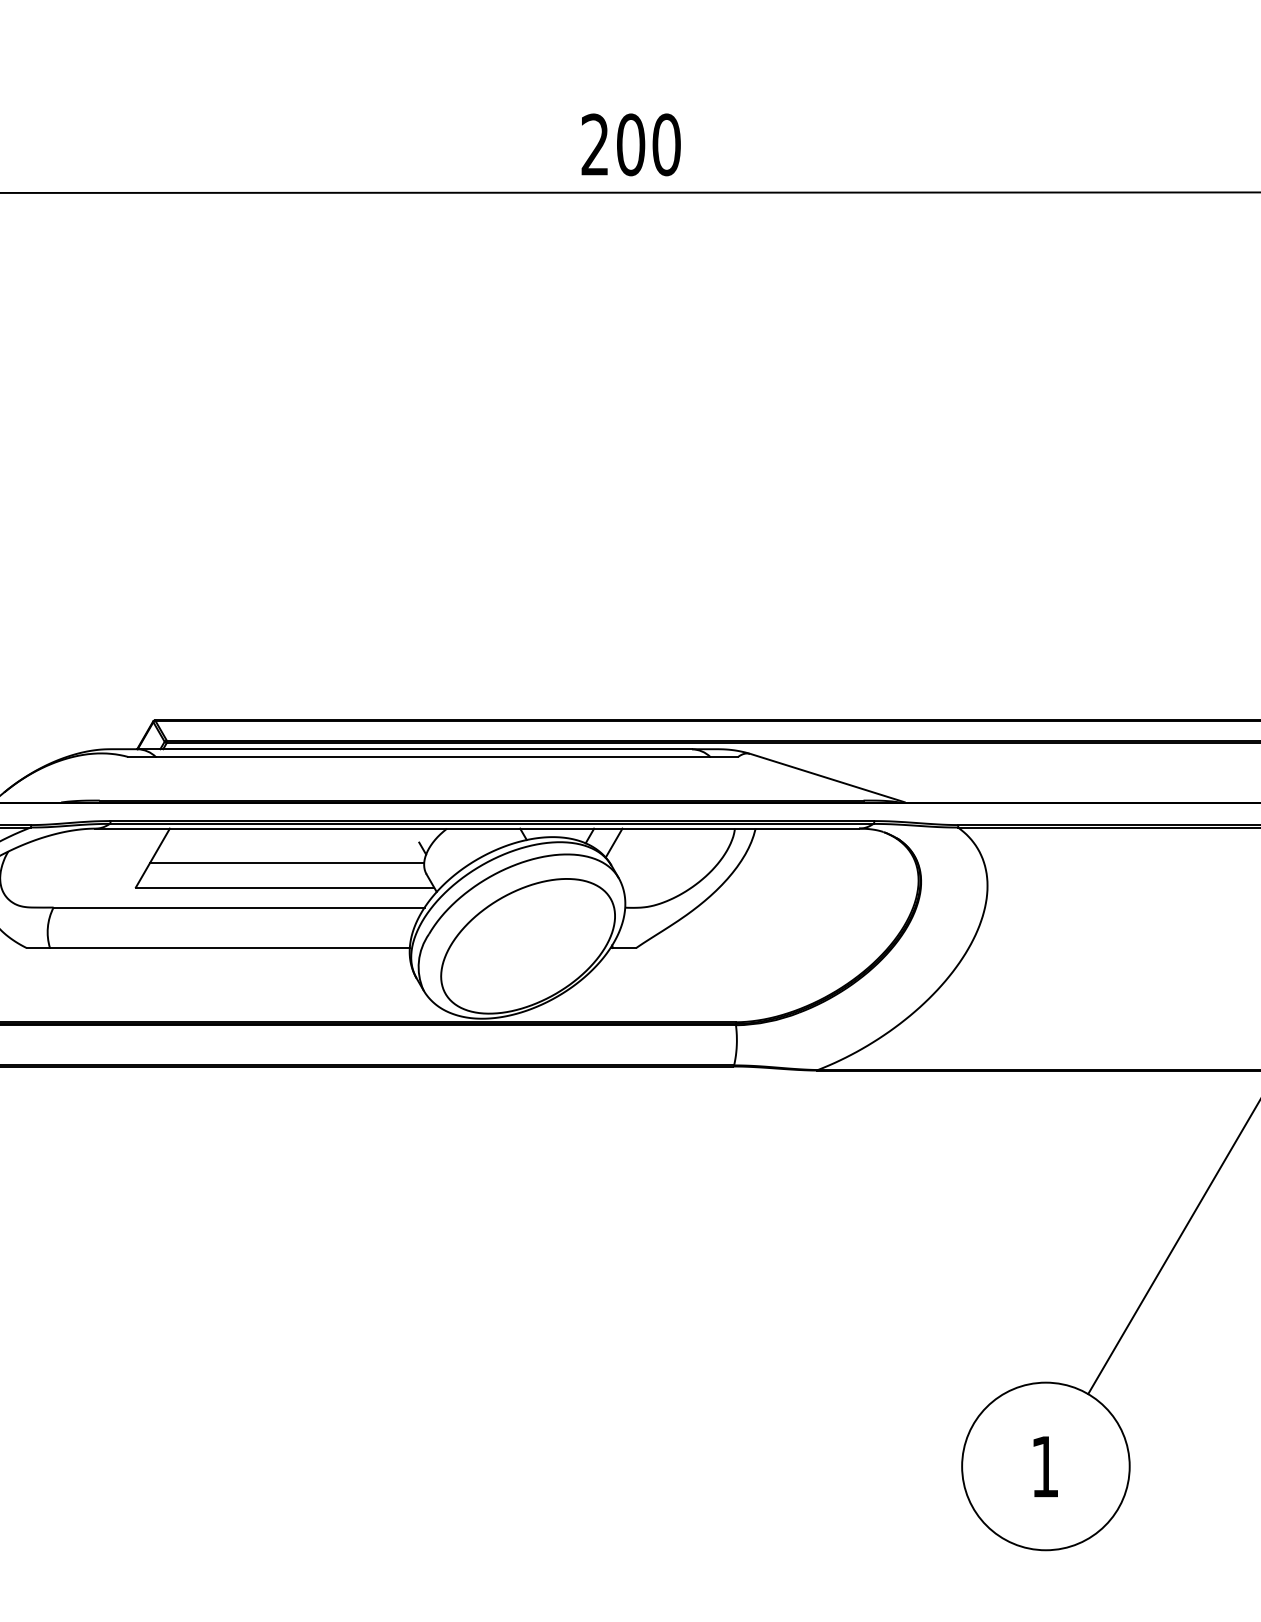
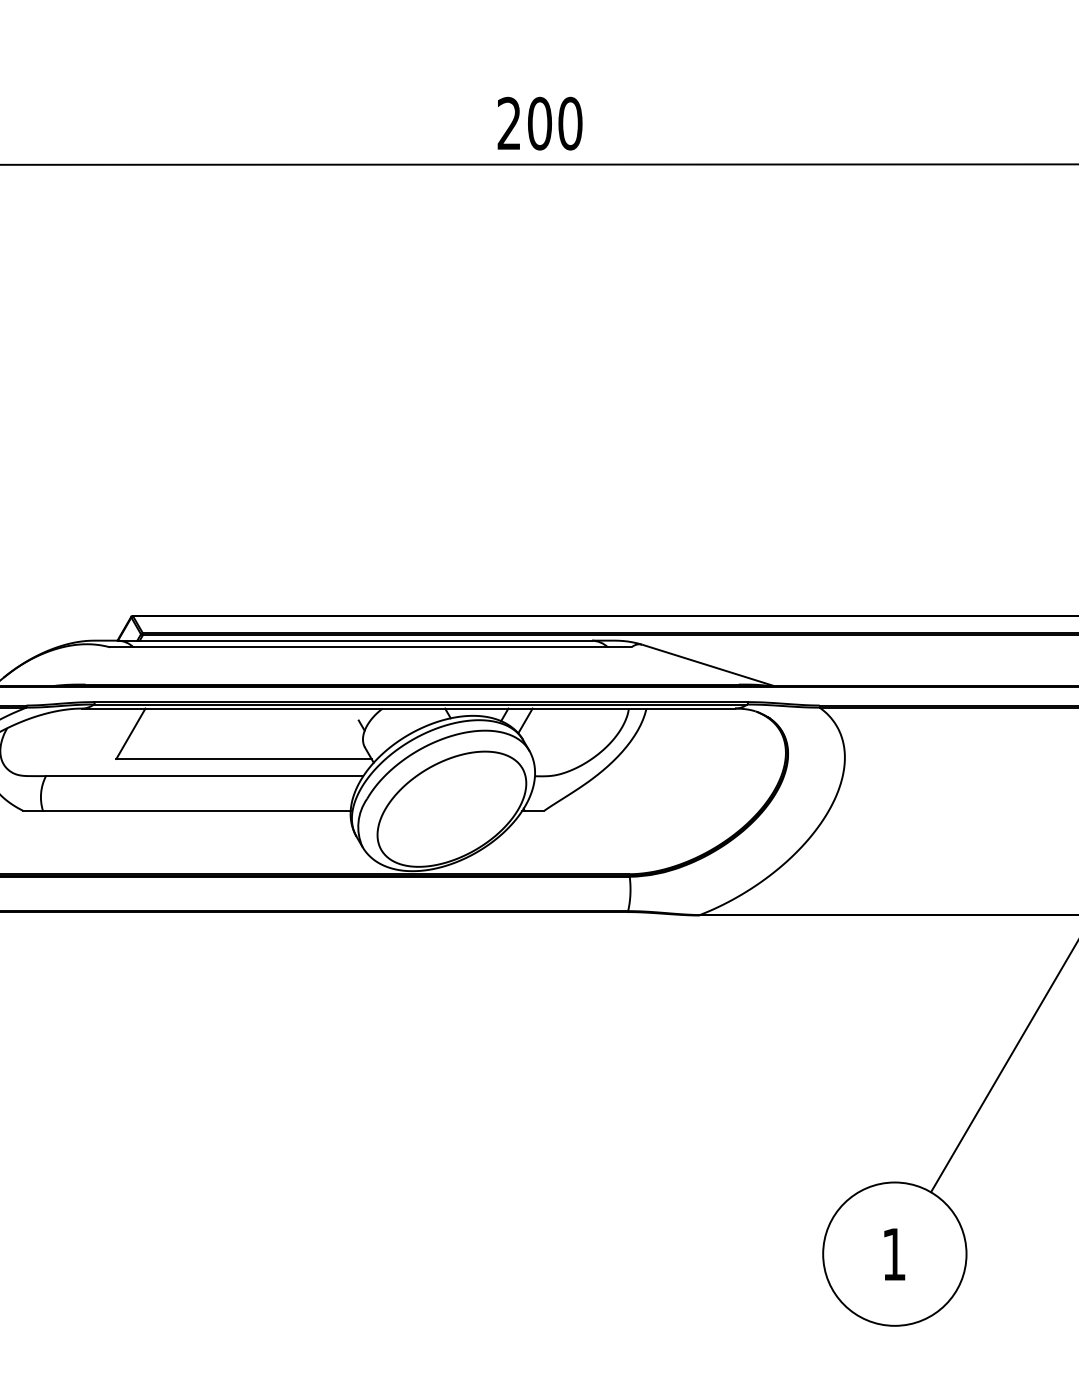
line: (287, 863) -> (246, 738), removed

